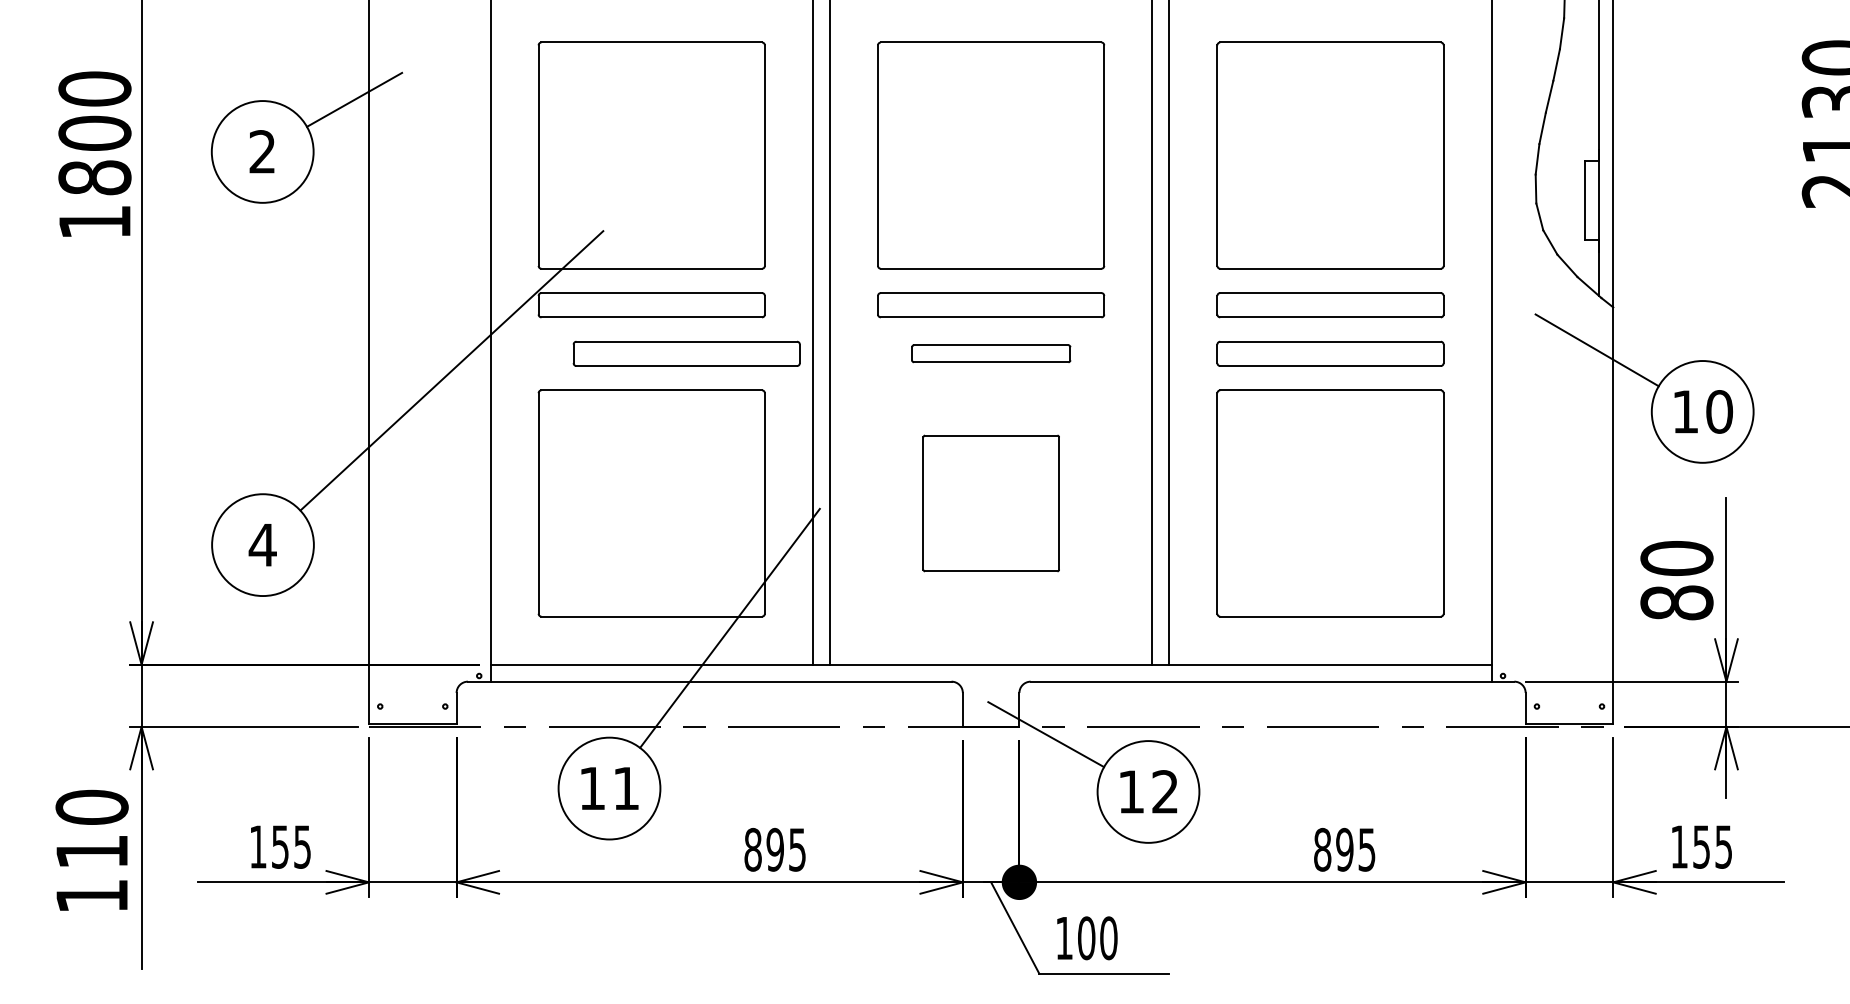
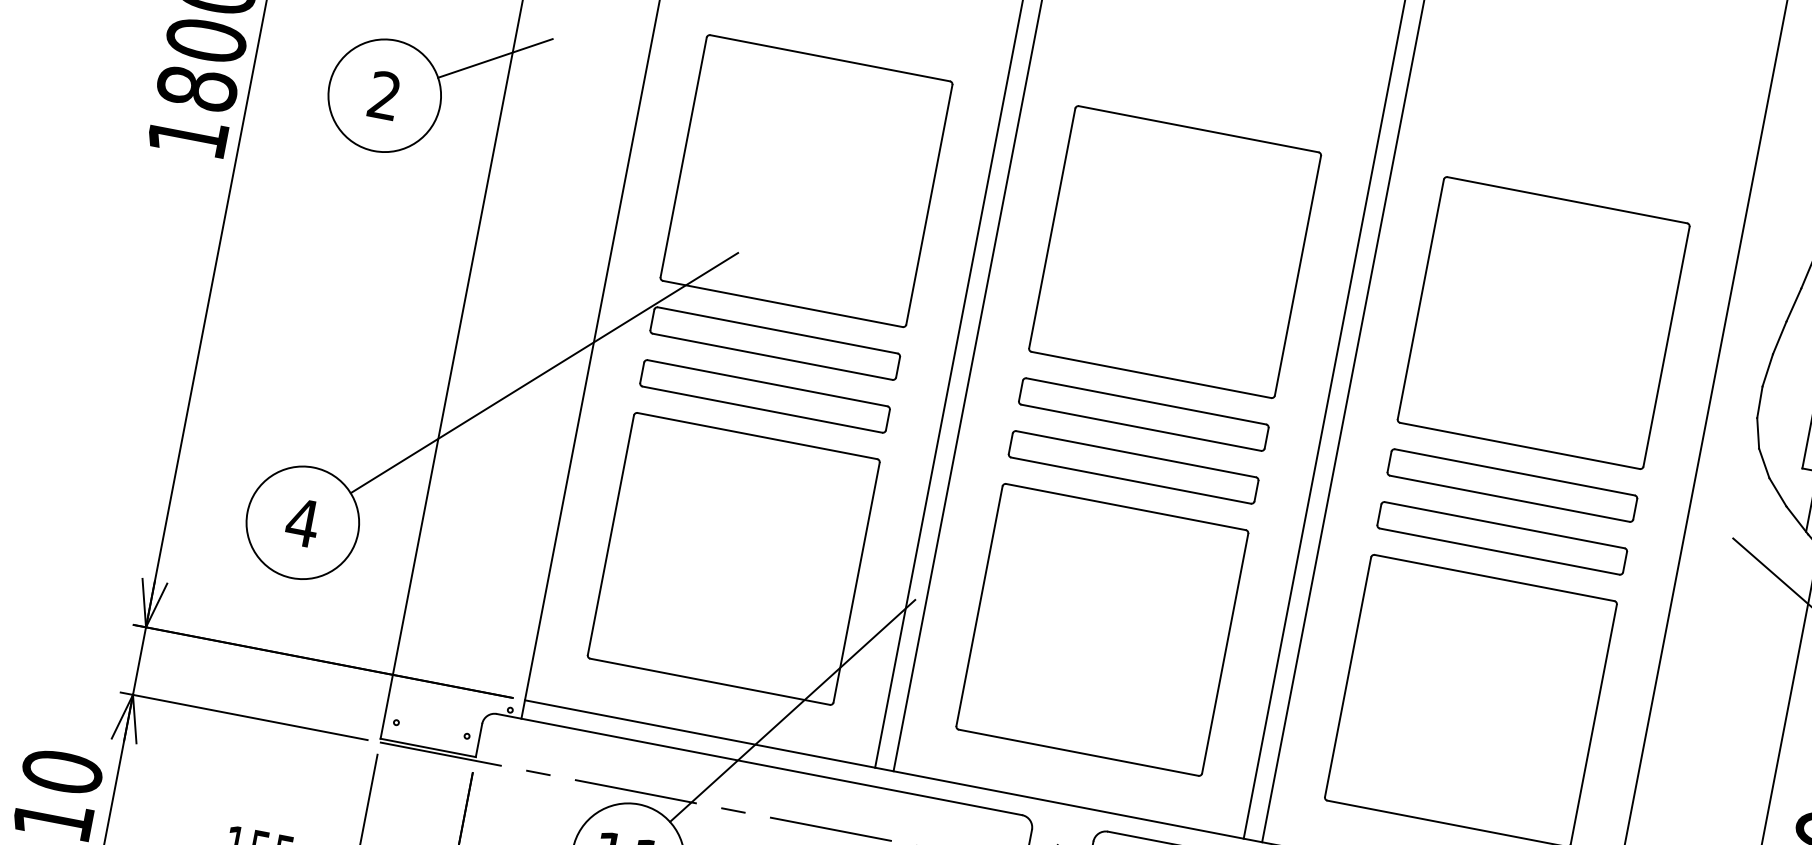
part: (686, 353) -> (764, 395), moved
part: (991, 353) -> (1134, 467), size x1.43
part: (991, 503) -> (1102, 629), size x1.67

